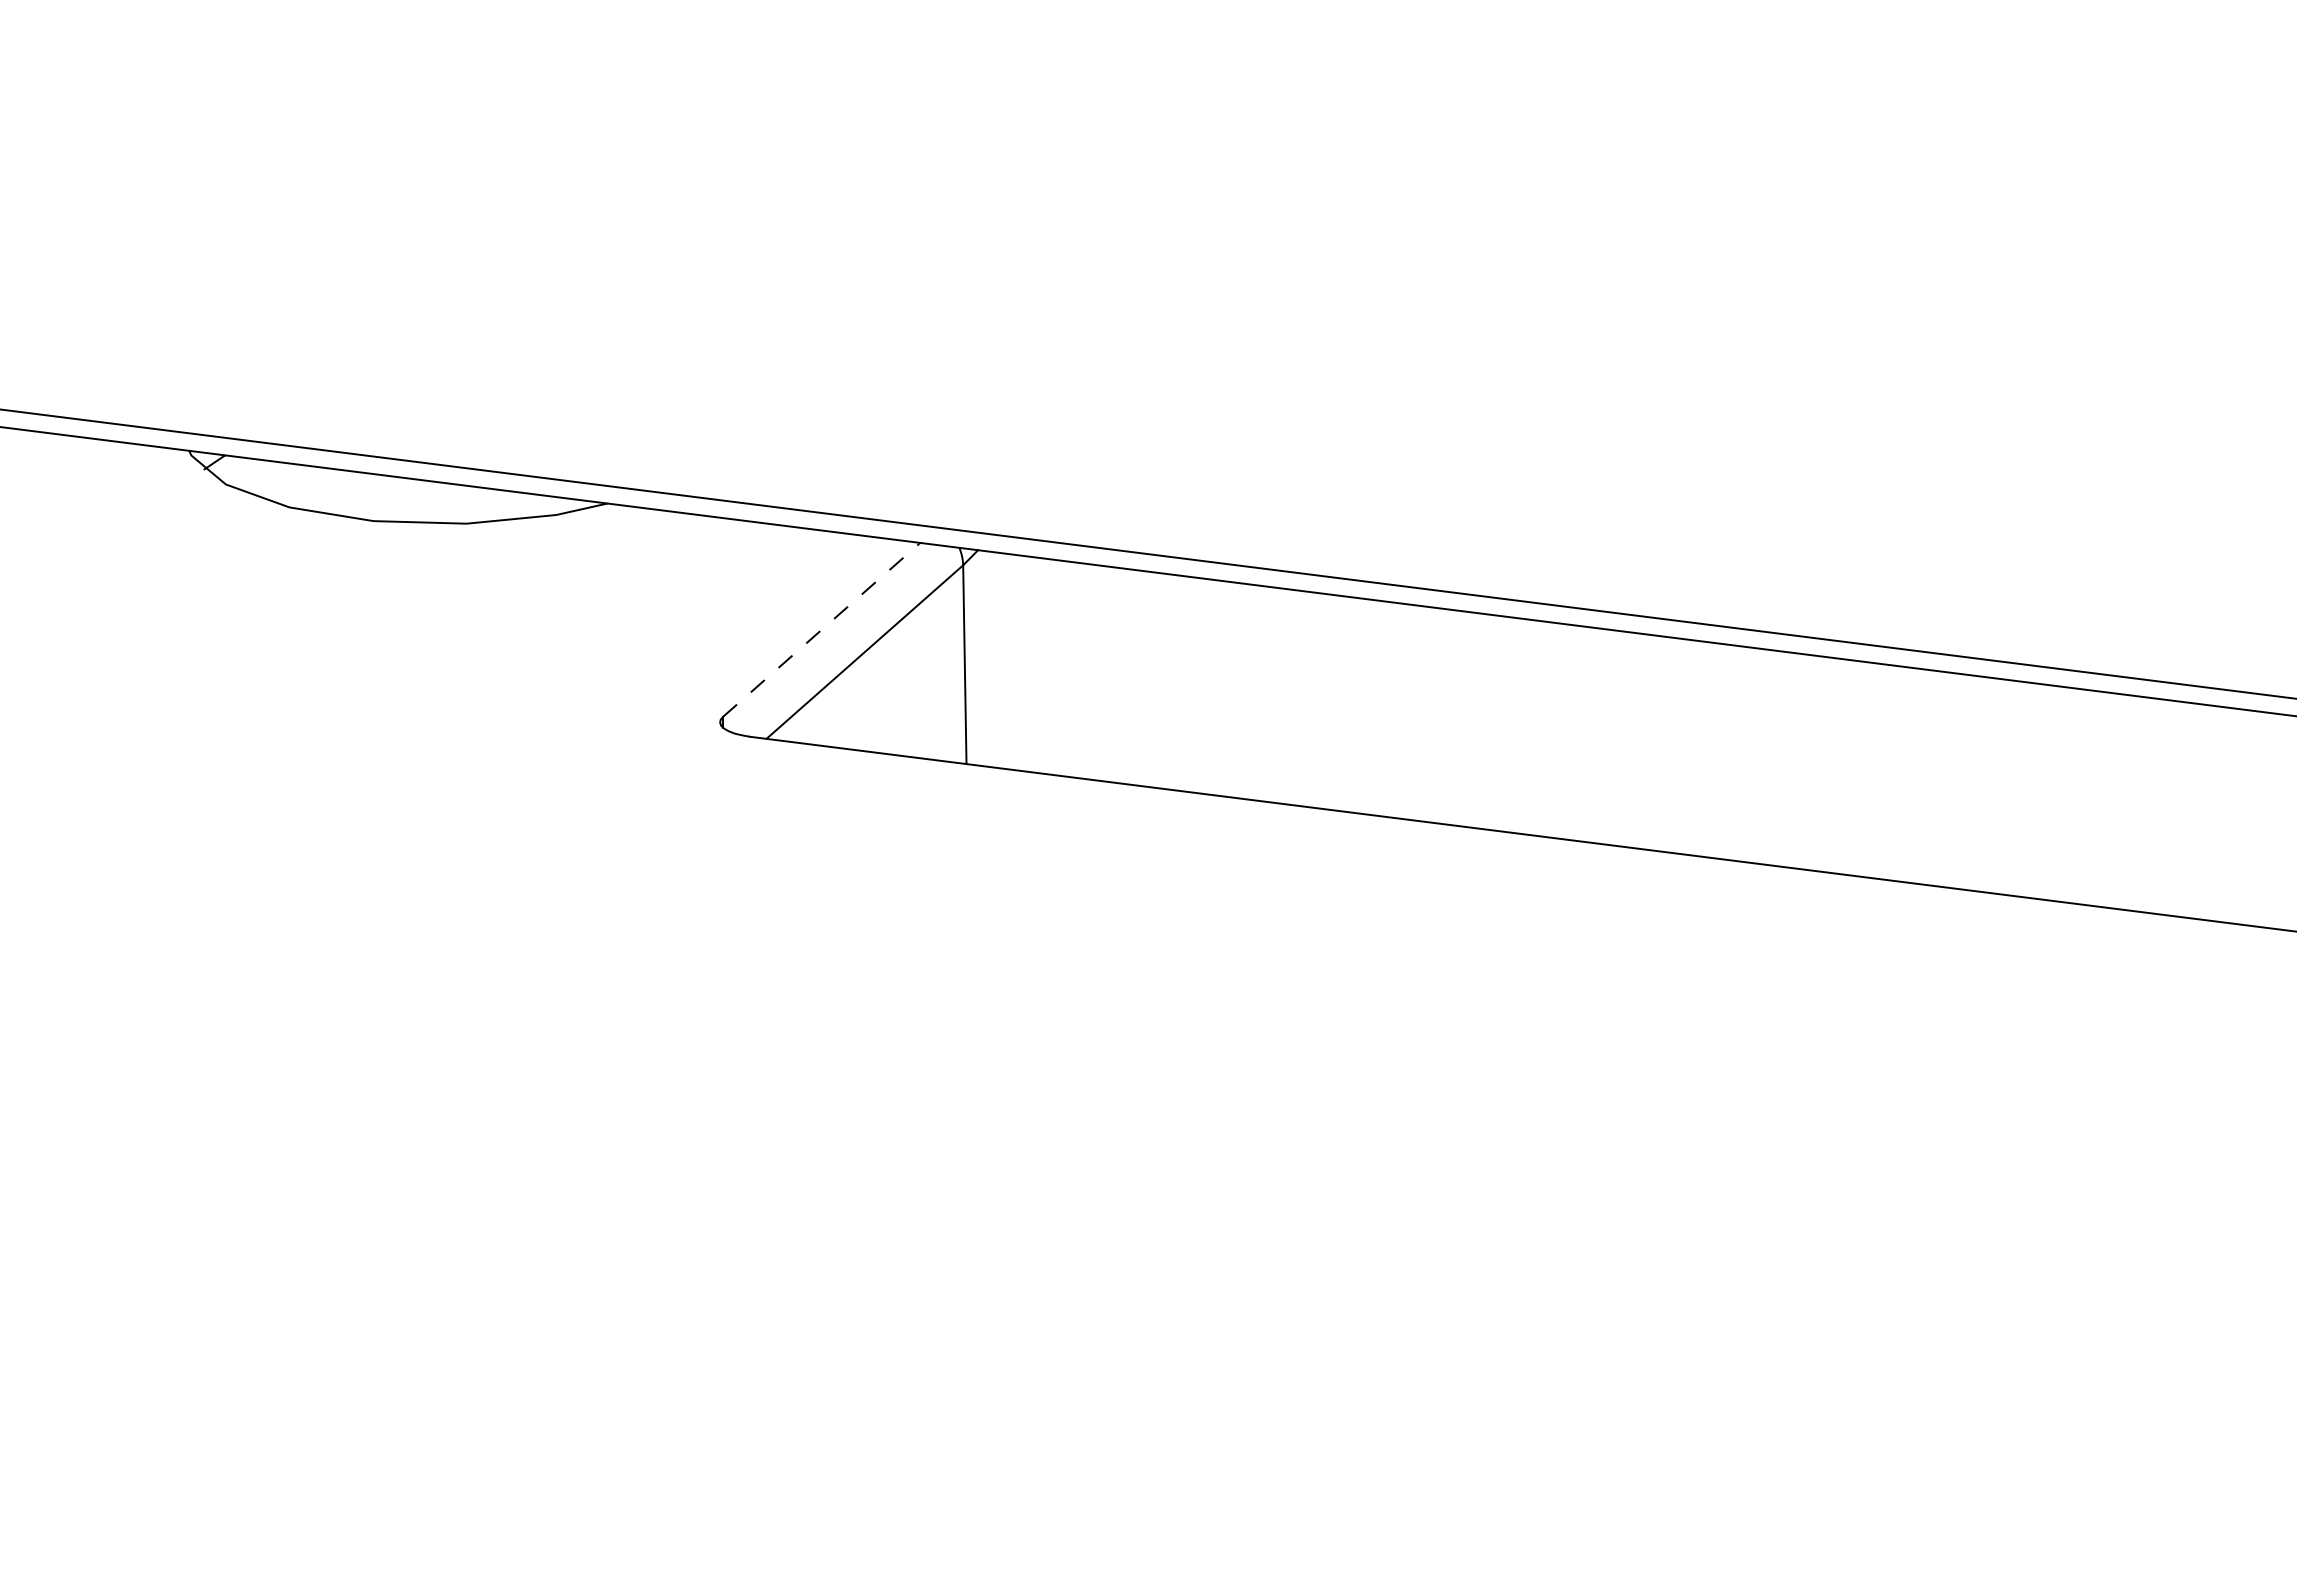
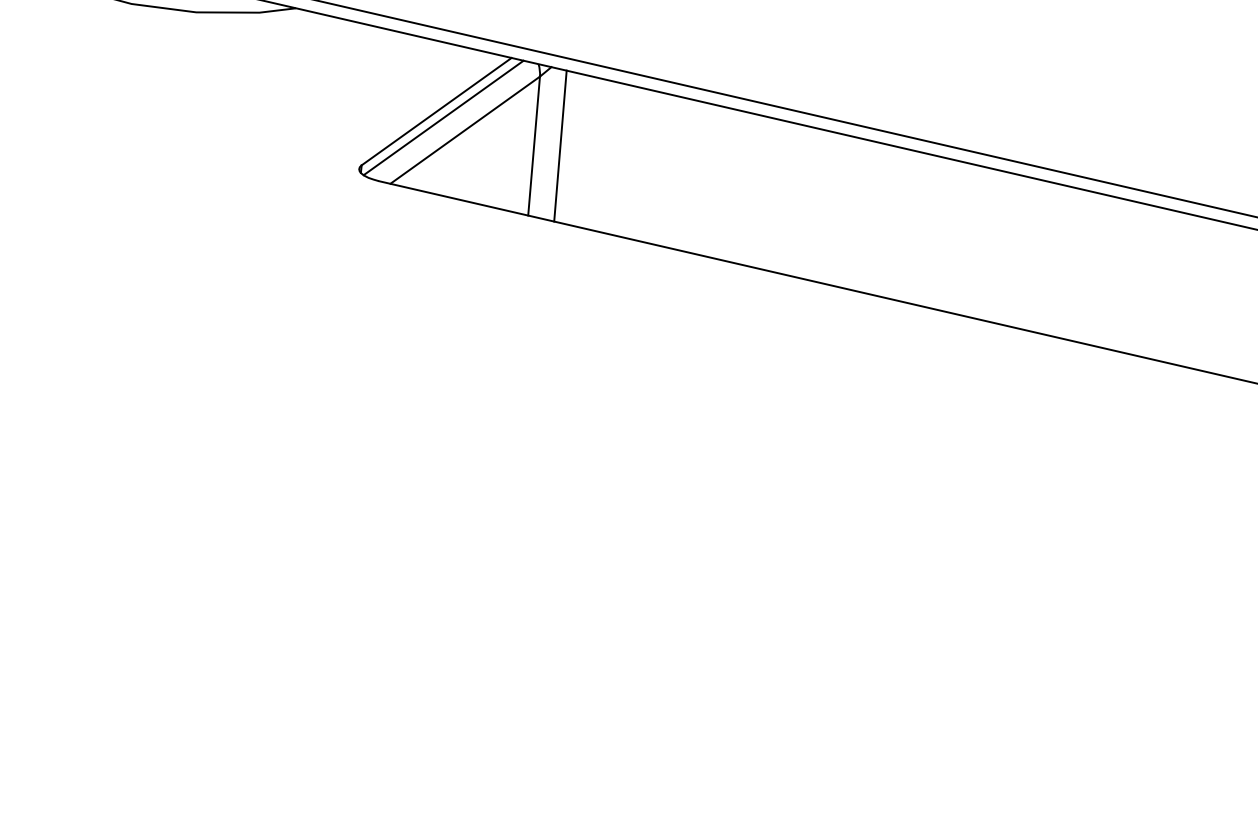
line: (822, 629) -> (437, 111), dashed -> solid
line: (832, 637) -> (443, 117), added
line: (1002, 660) -> (560, 145), added

